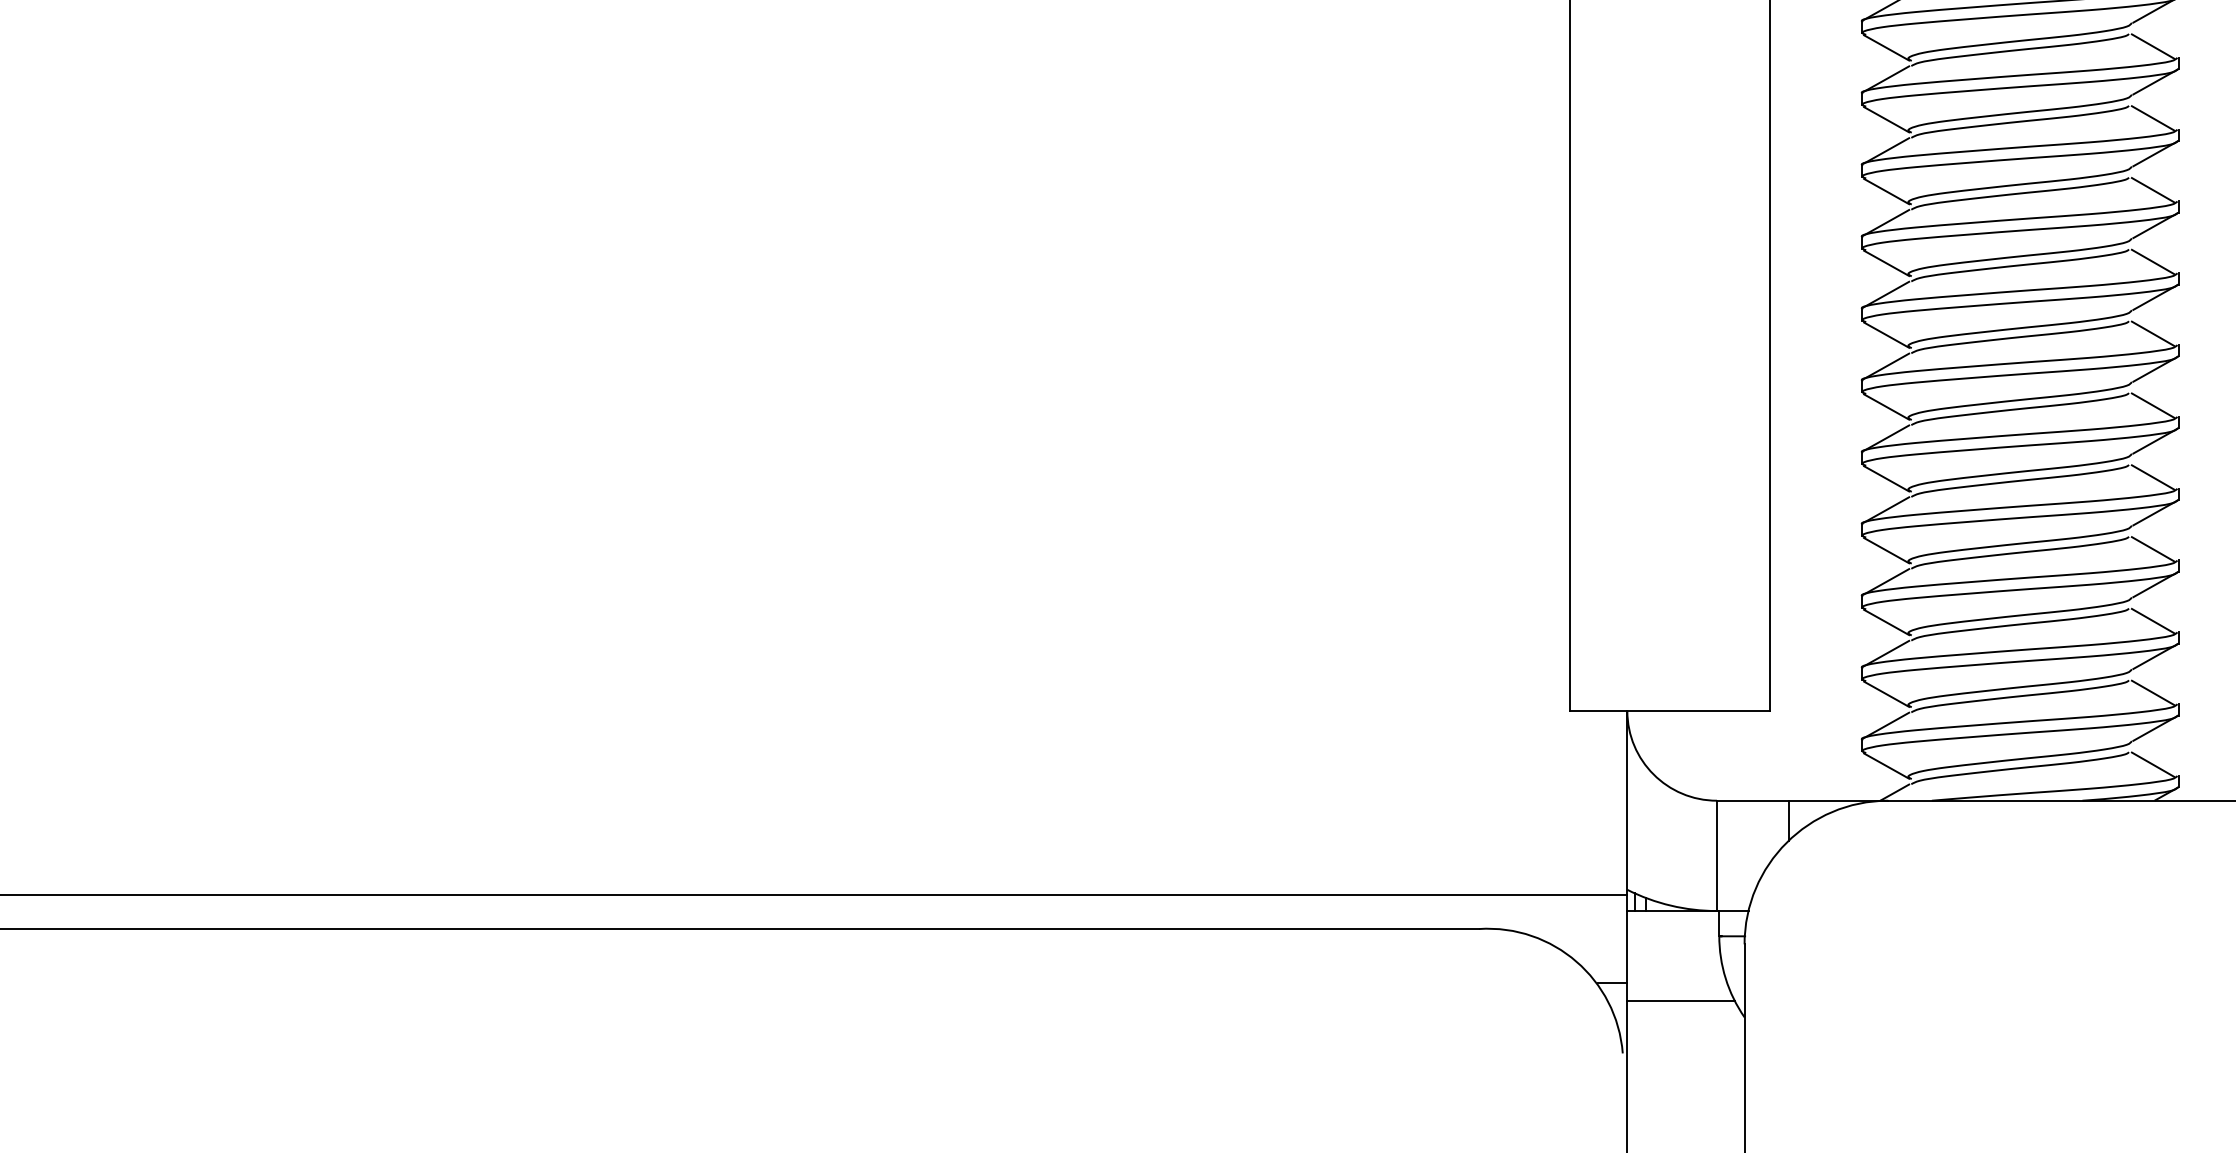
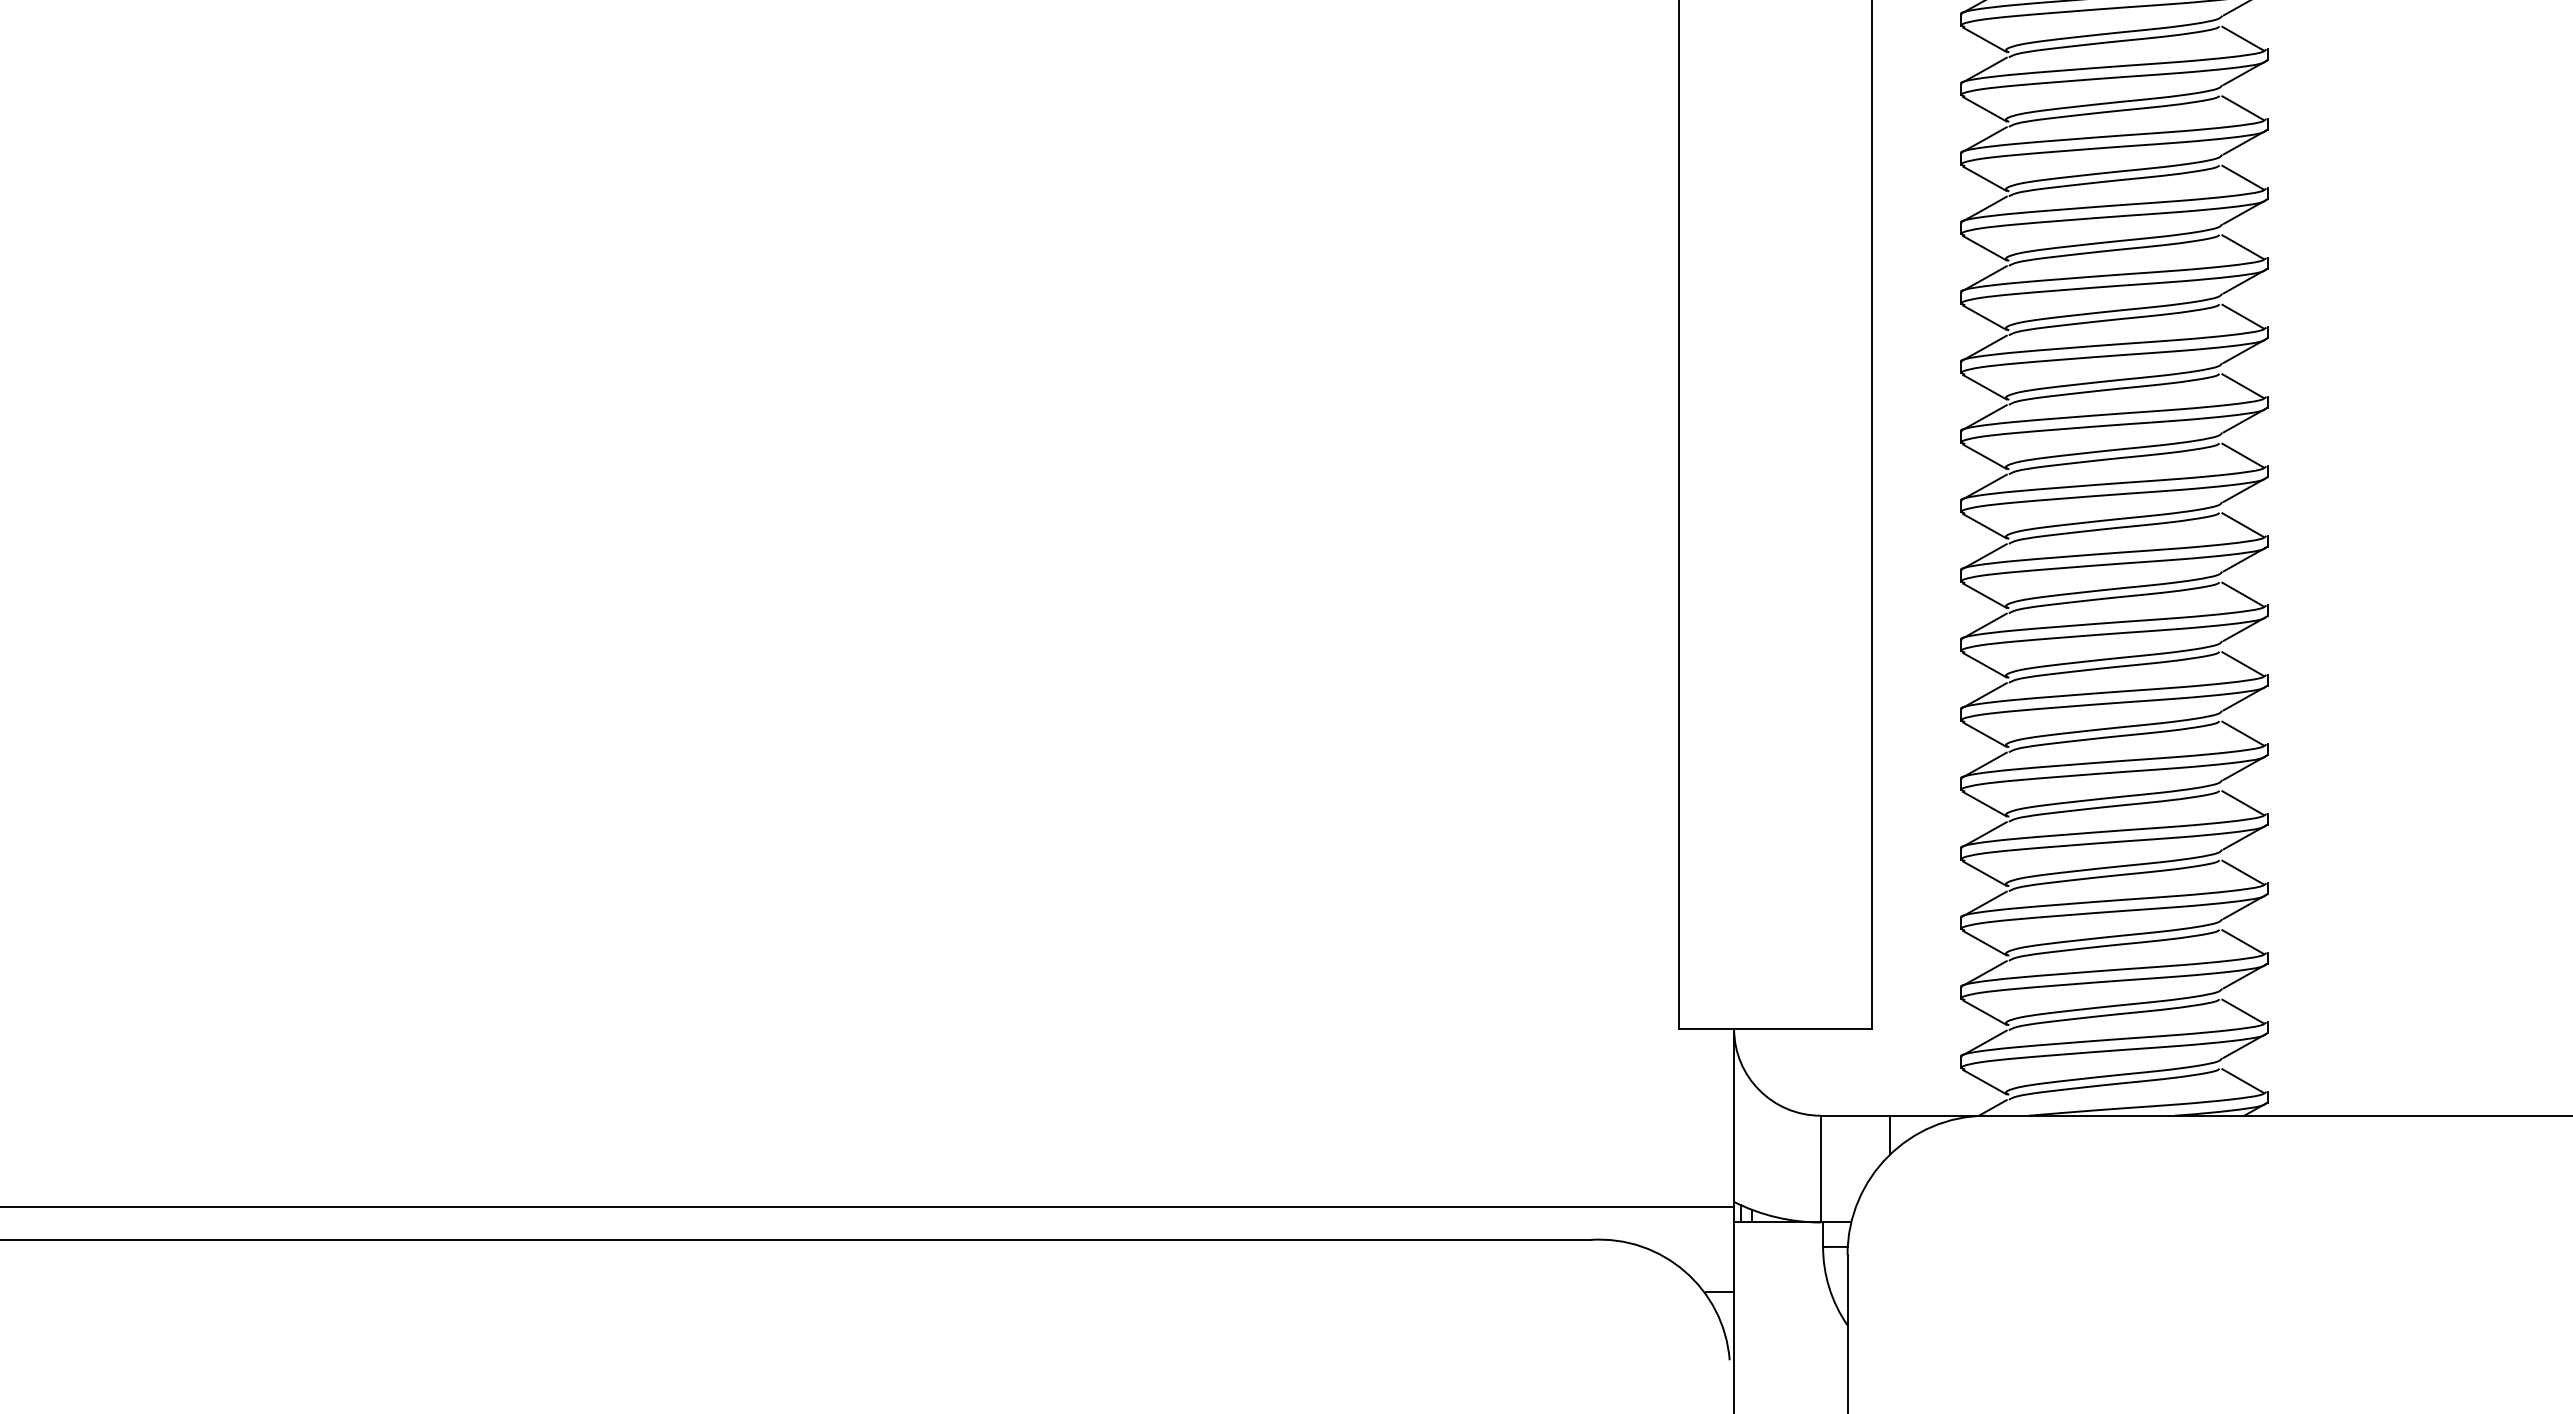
line: (1680, 1000) -> (1785, 1309), removed

